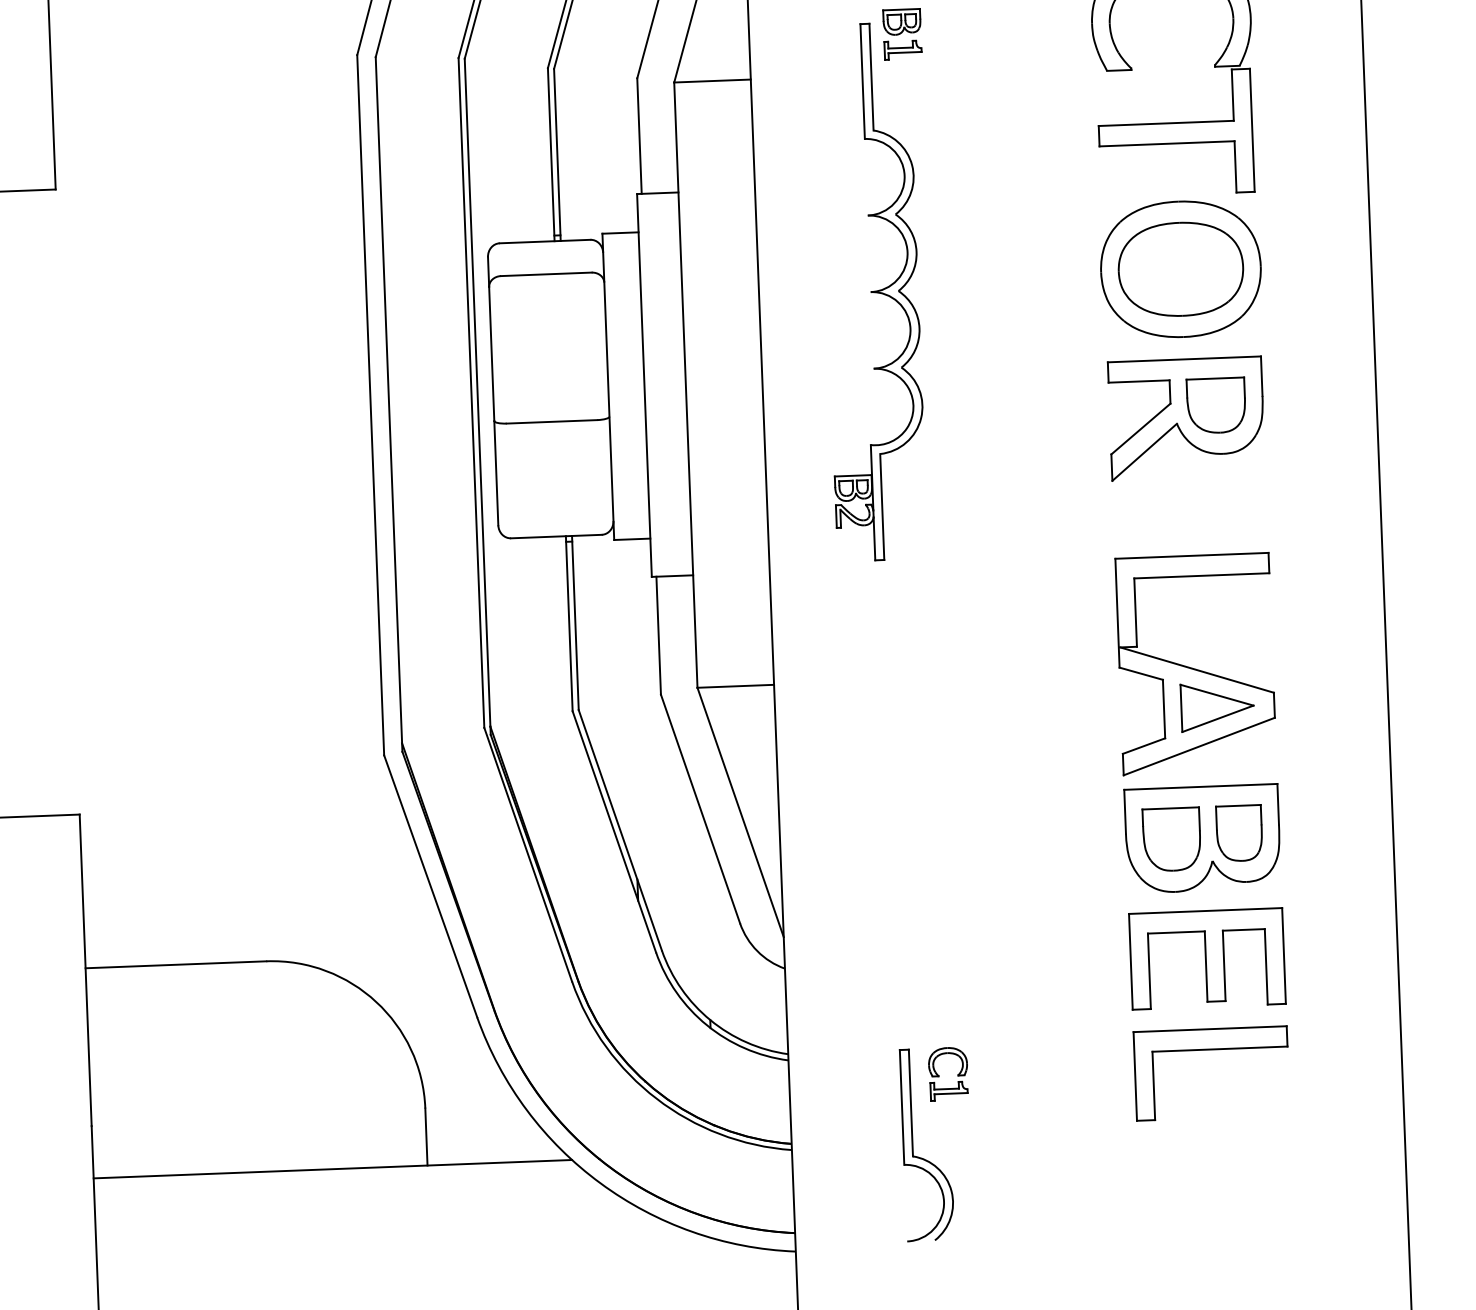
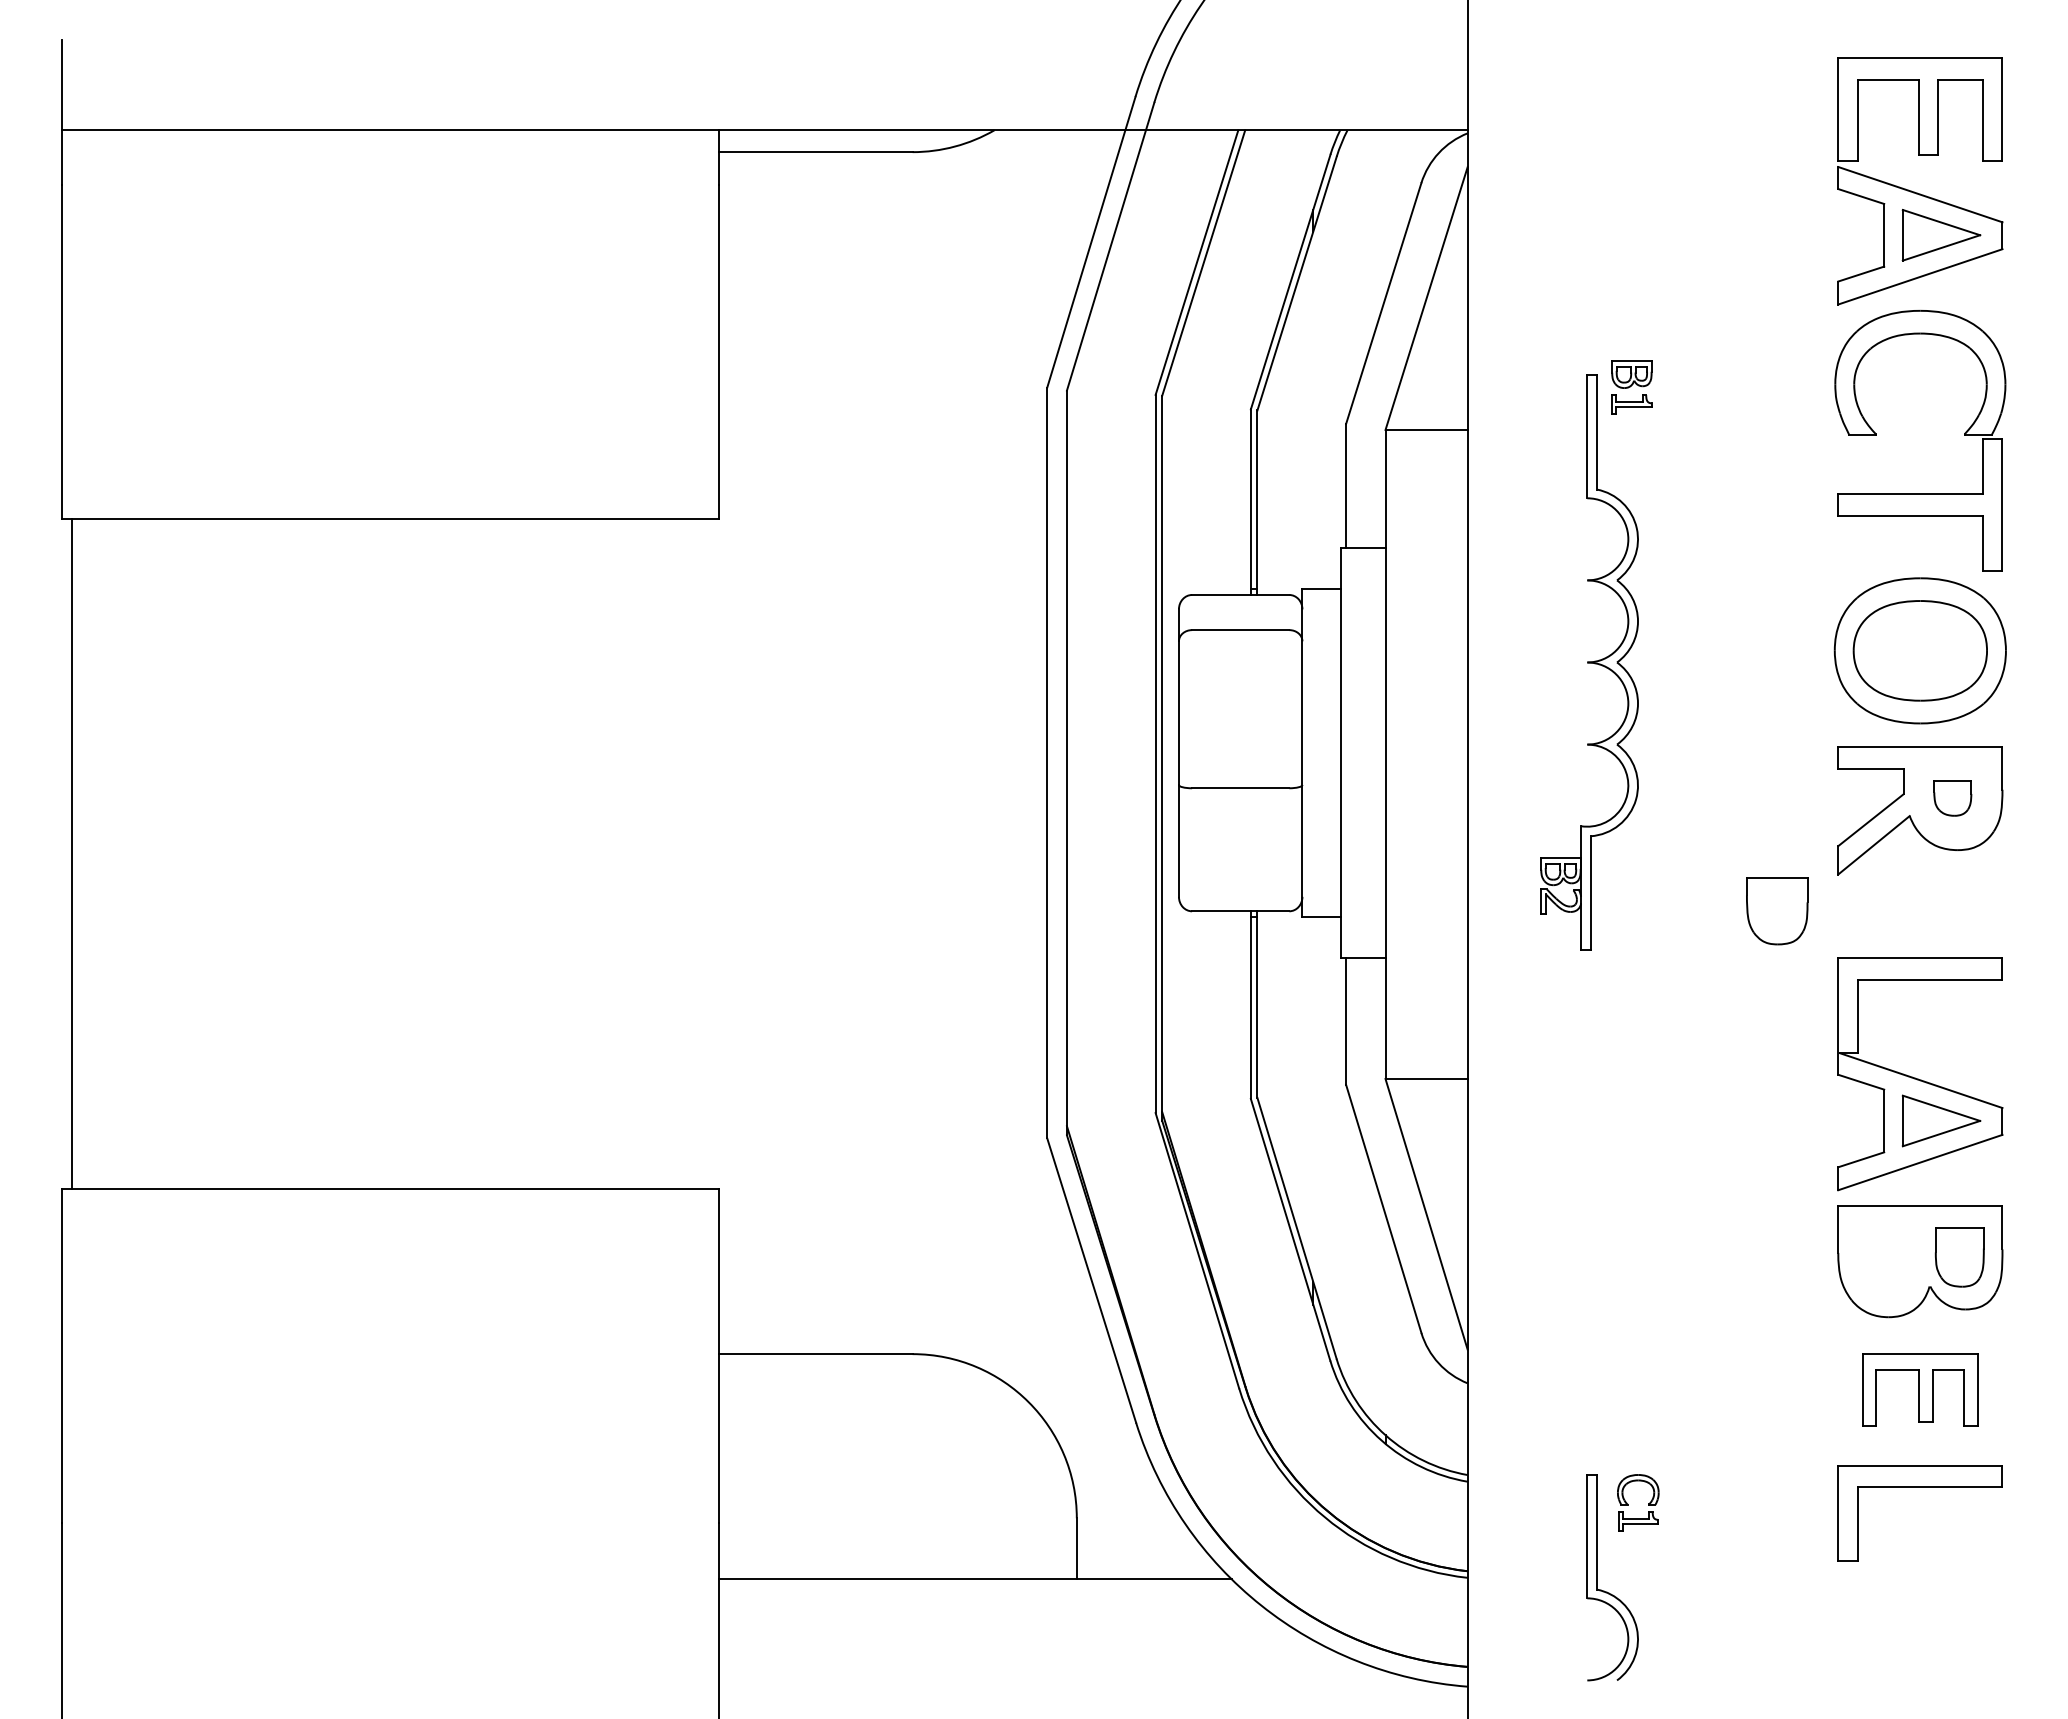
part: (1216, 405) -> (1952, 798), size x0.6
part: (1172, 840) -> (1777, 911), moved
part: (1206, 959) -> (1919, 1390), size x0.7

